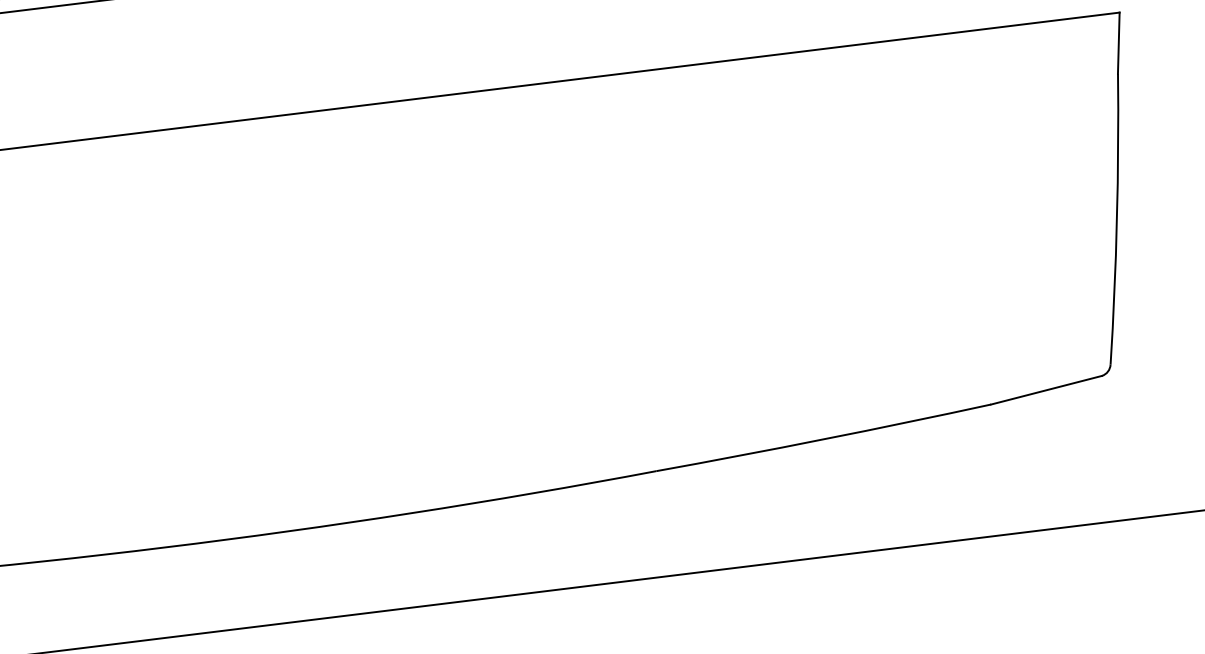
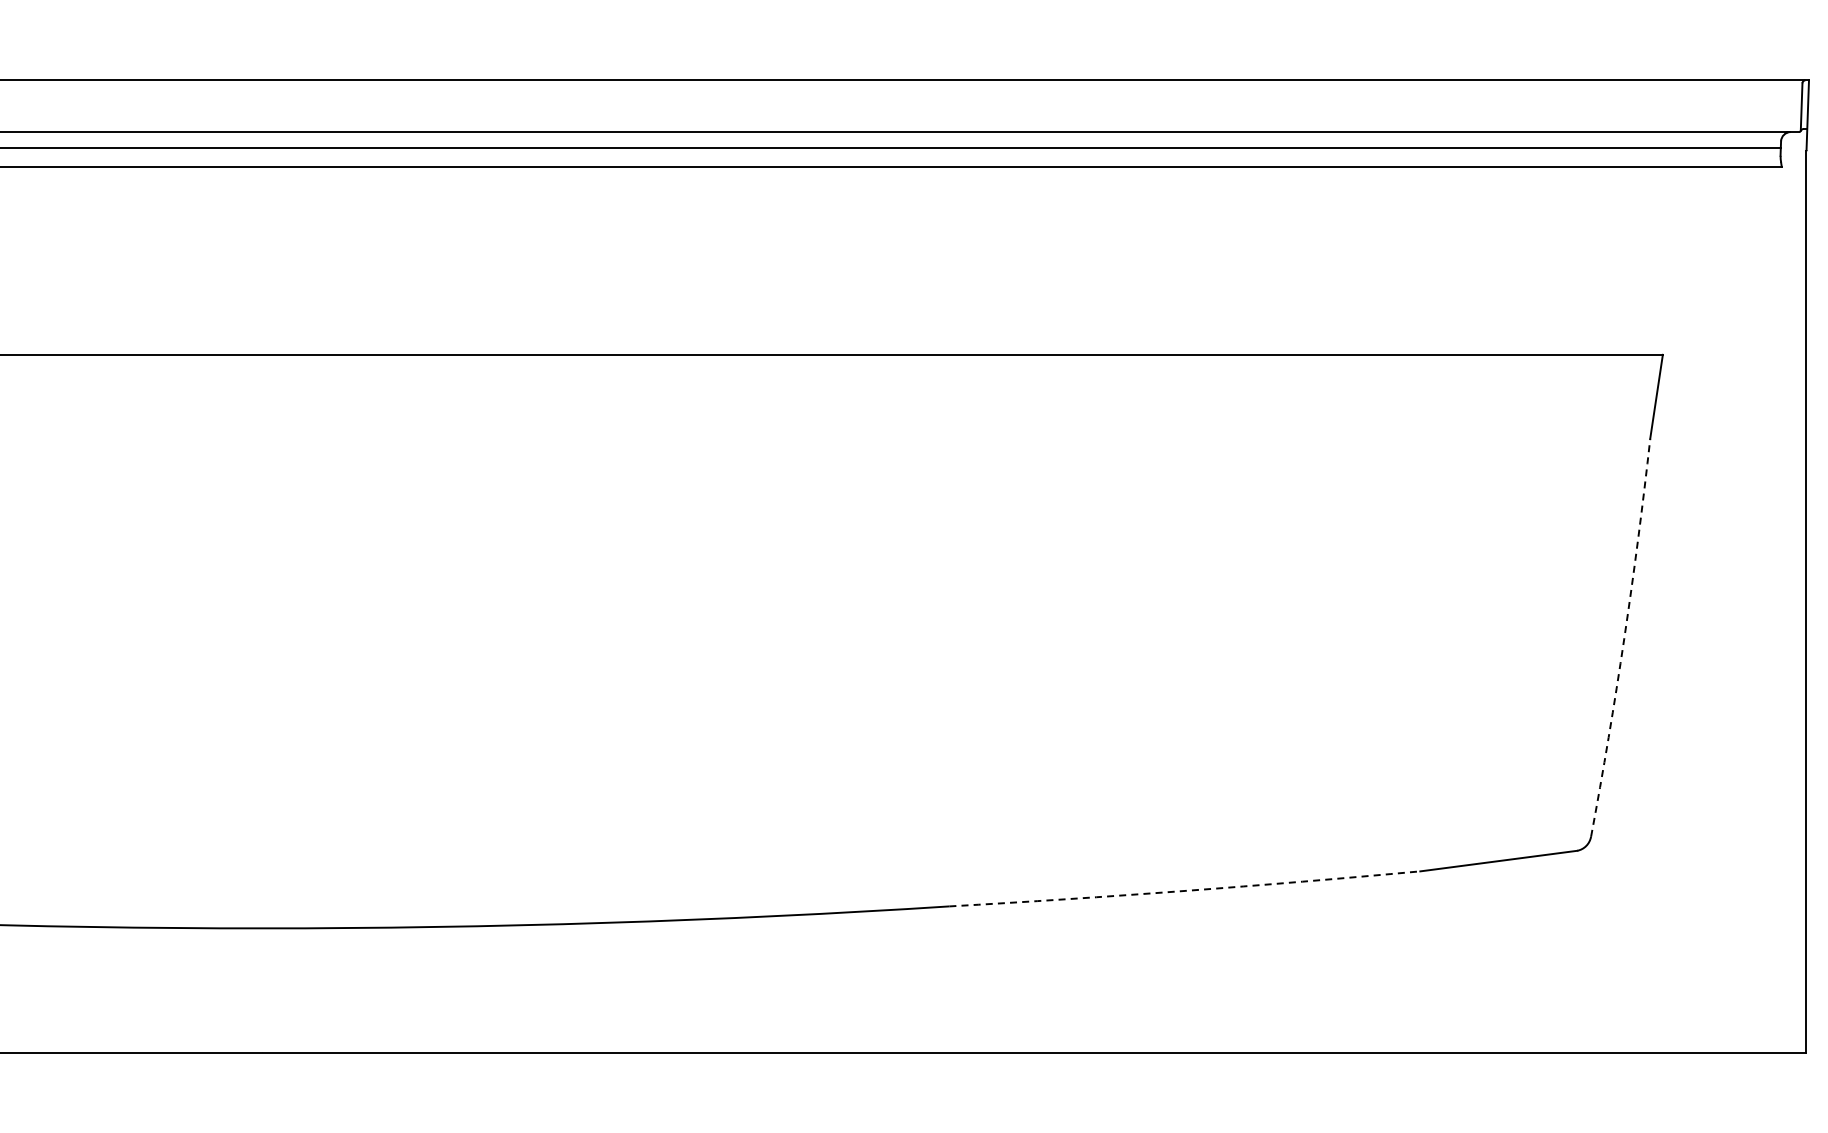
arc: (1117, 219) -> (1624, 638), solid -> dashed
arc: (824, 438) -> (1185, 890), solid -> dashed

